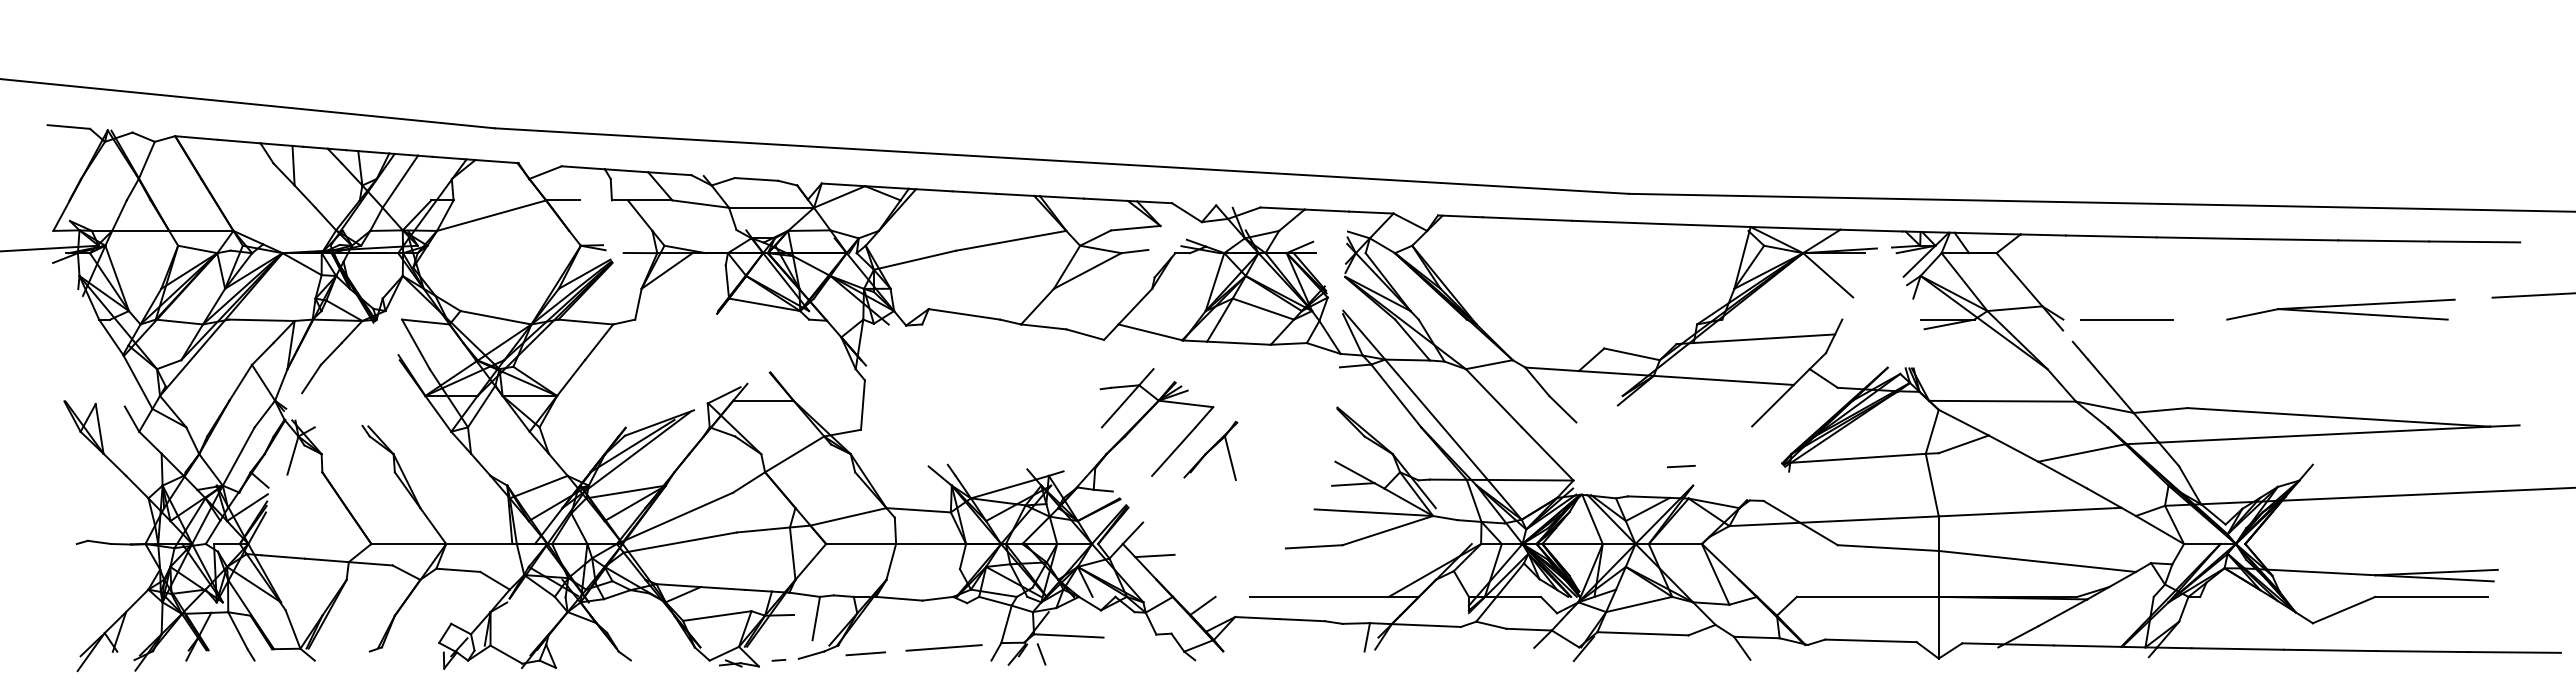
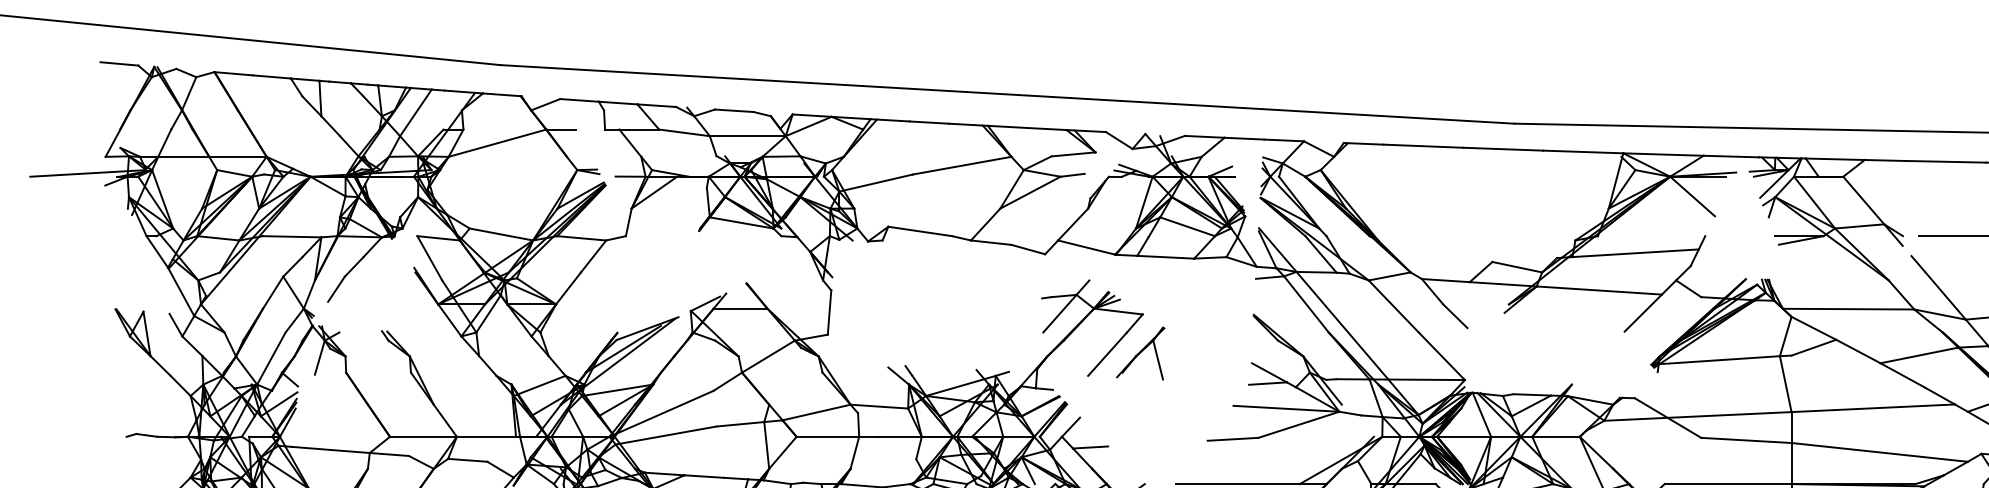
line: (1680, 466) -> (1560, 367), removed

